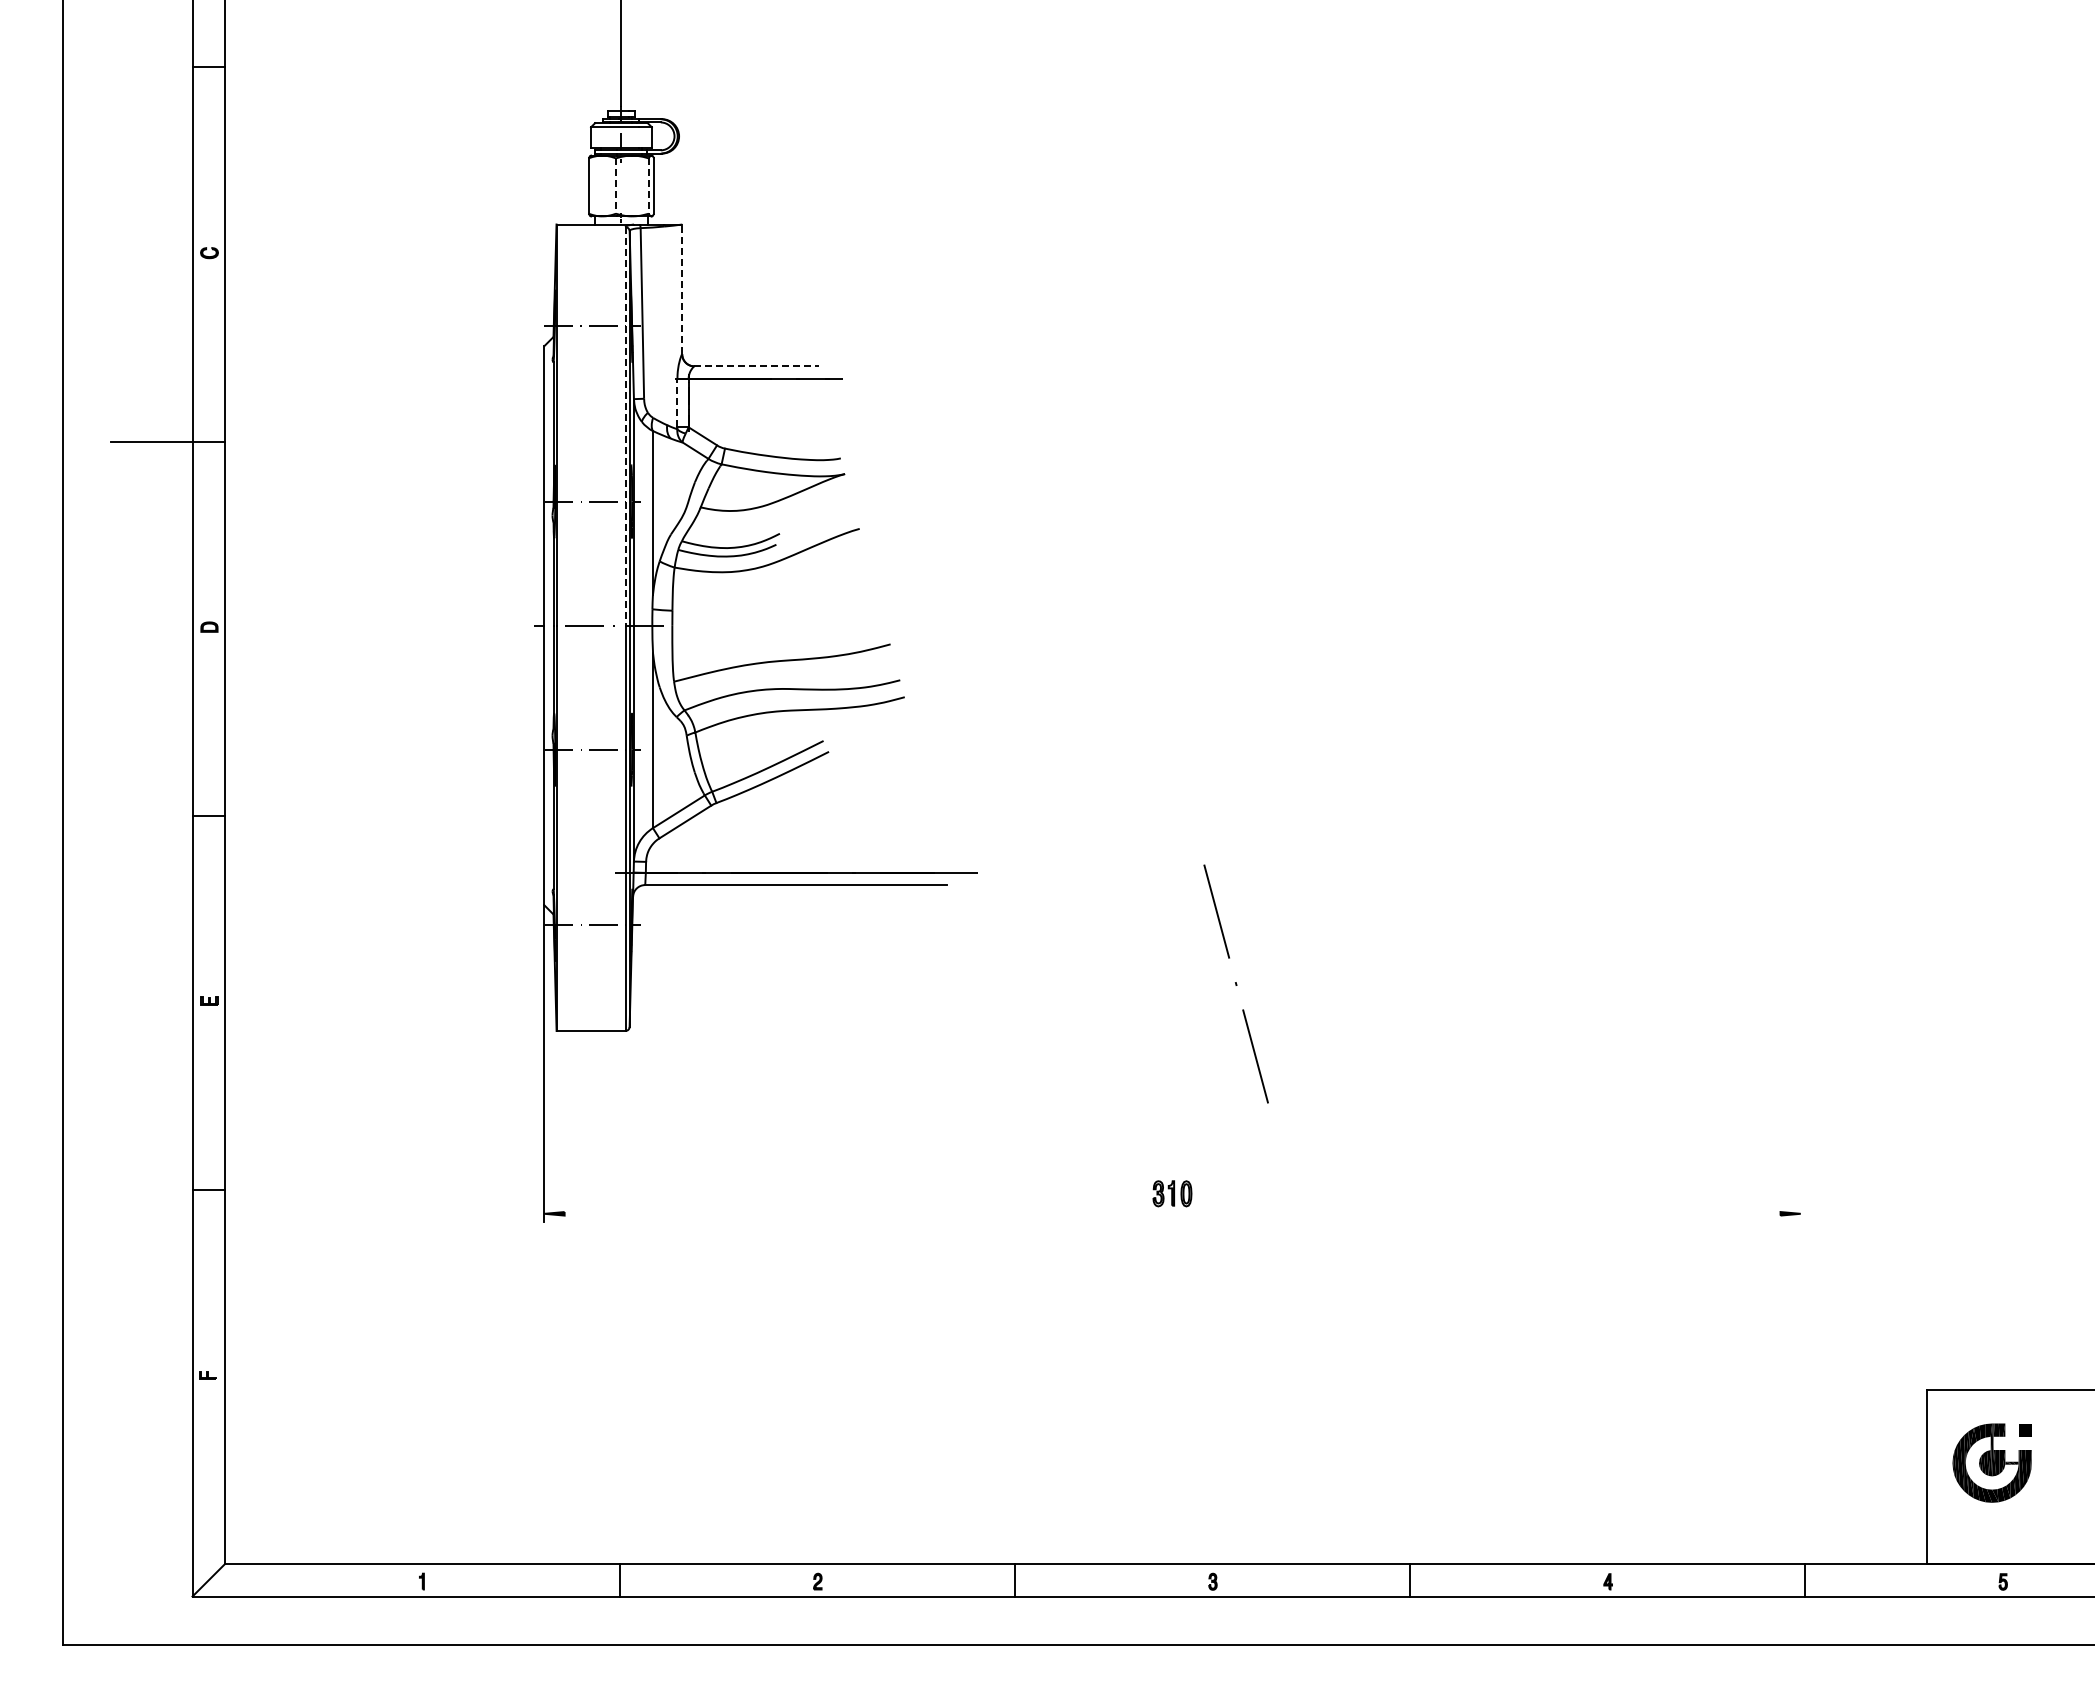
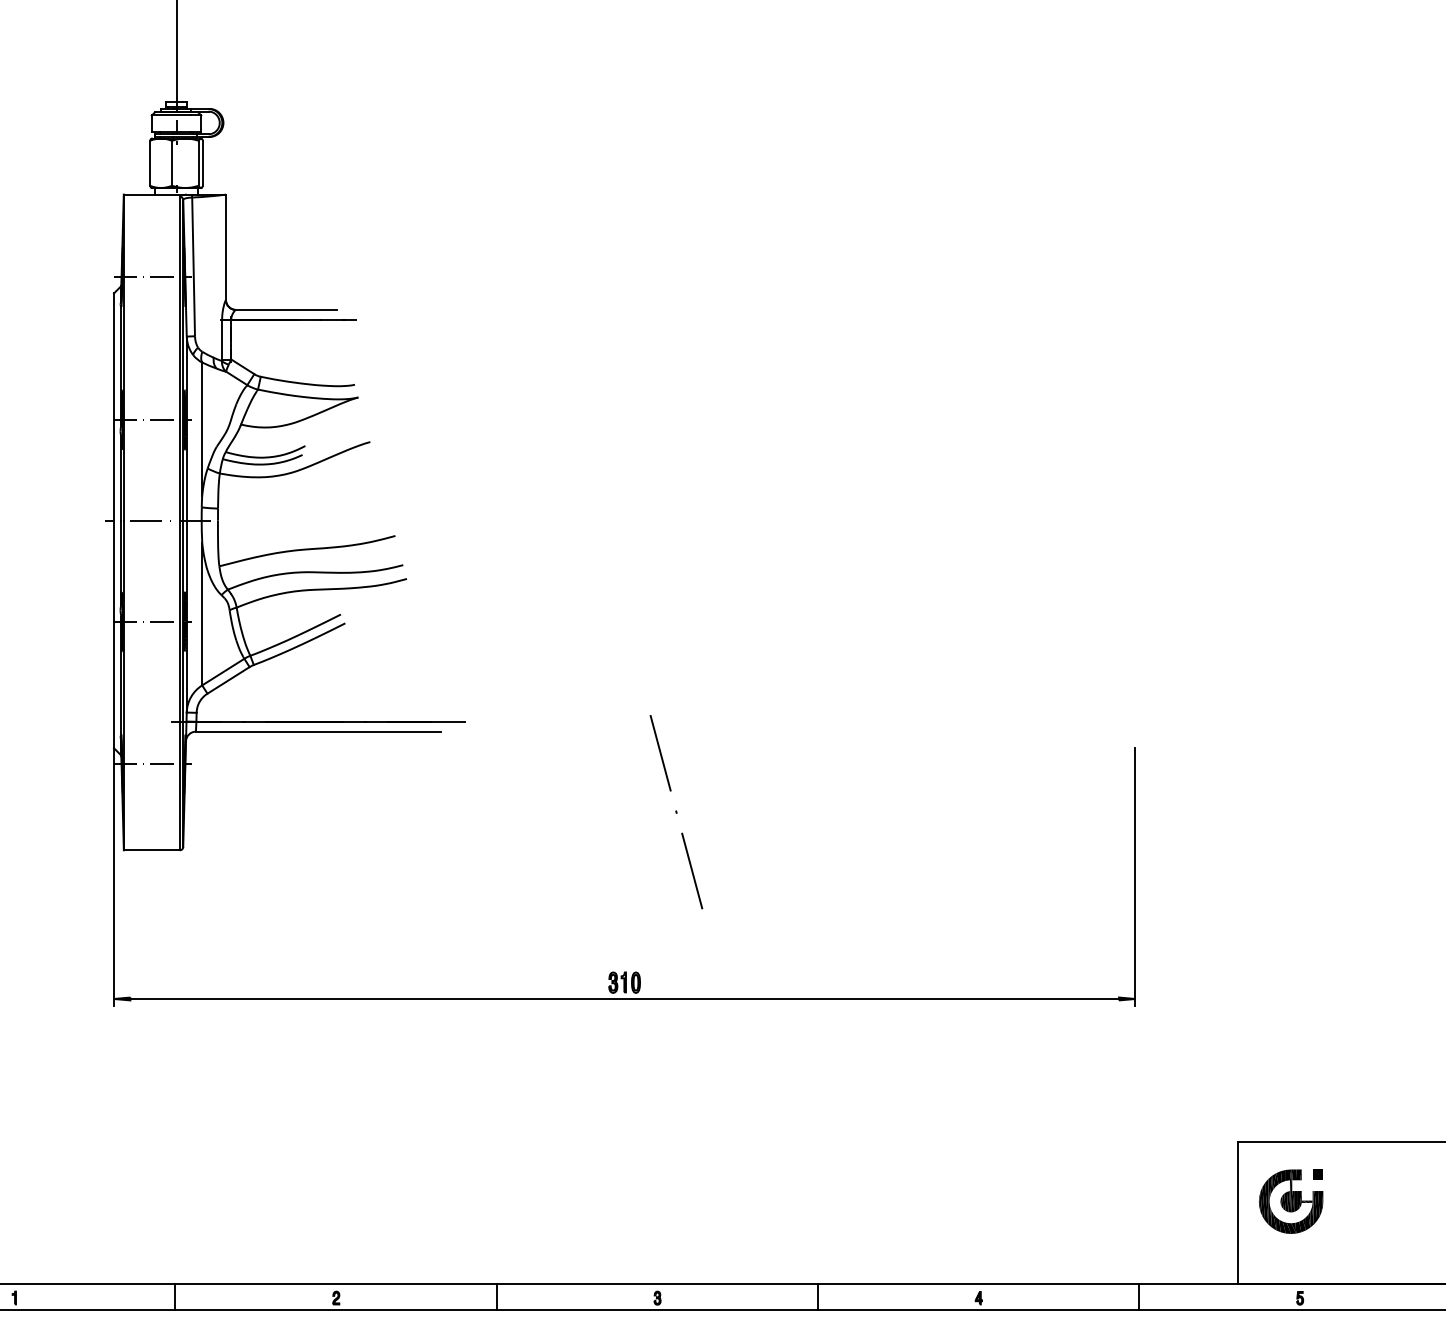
line: (615, 186) -> (171, 163), dashed -> solid
line: (648, 186) -> (198, 163), dashed -> solid
line: (682, 289) -> (226, 247), dashed -> solid
line: (757, 366) -> (287, 310), dashed -> solid
line: (677, 402) -> (222, 339), dashed -> solid
line: (625, 426) -> (179, 358), dashed -> solid
line: (1800, 1063) -> (1135, 876), added
line: (1172, 1213) -> (624, 998), added

